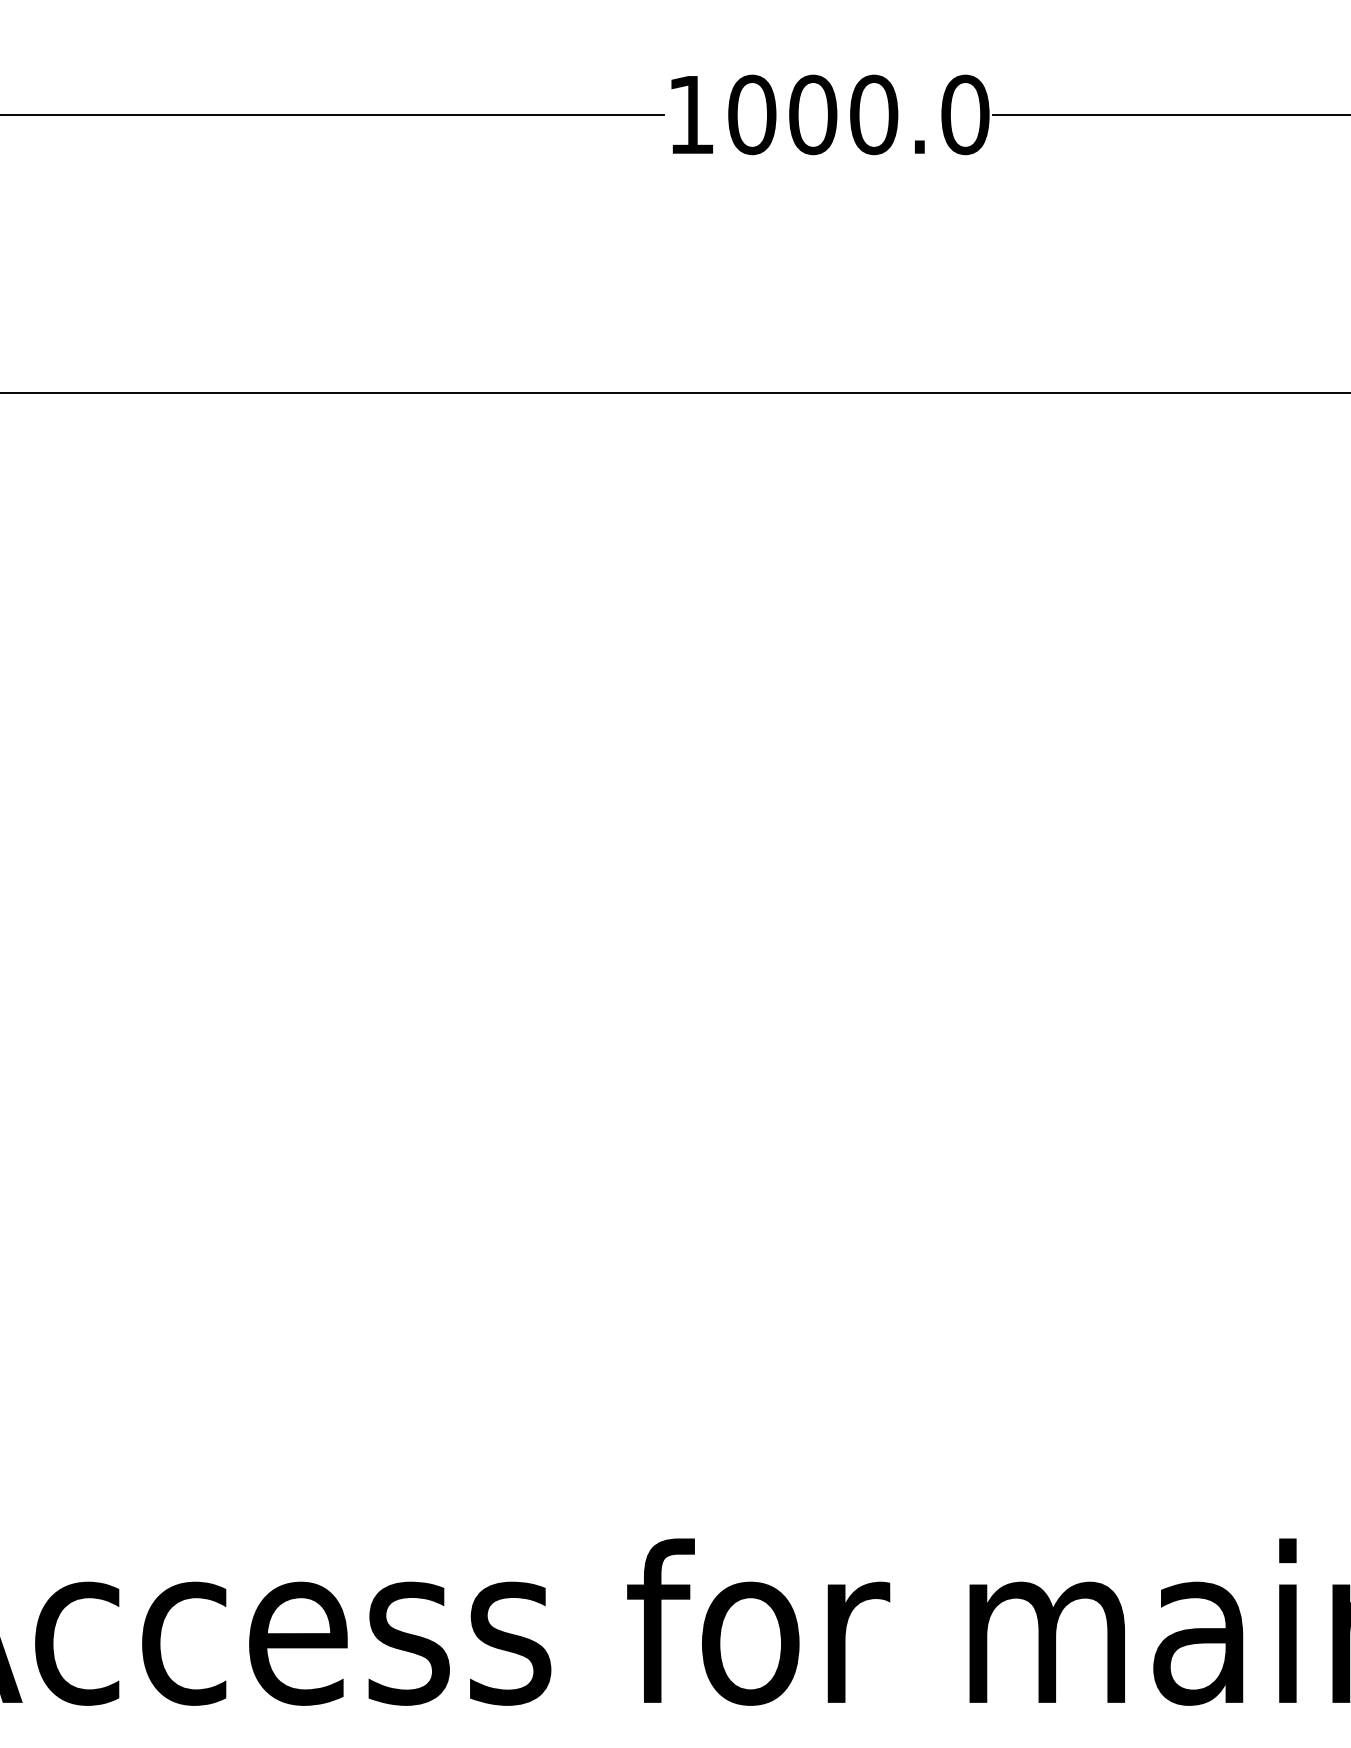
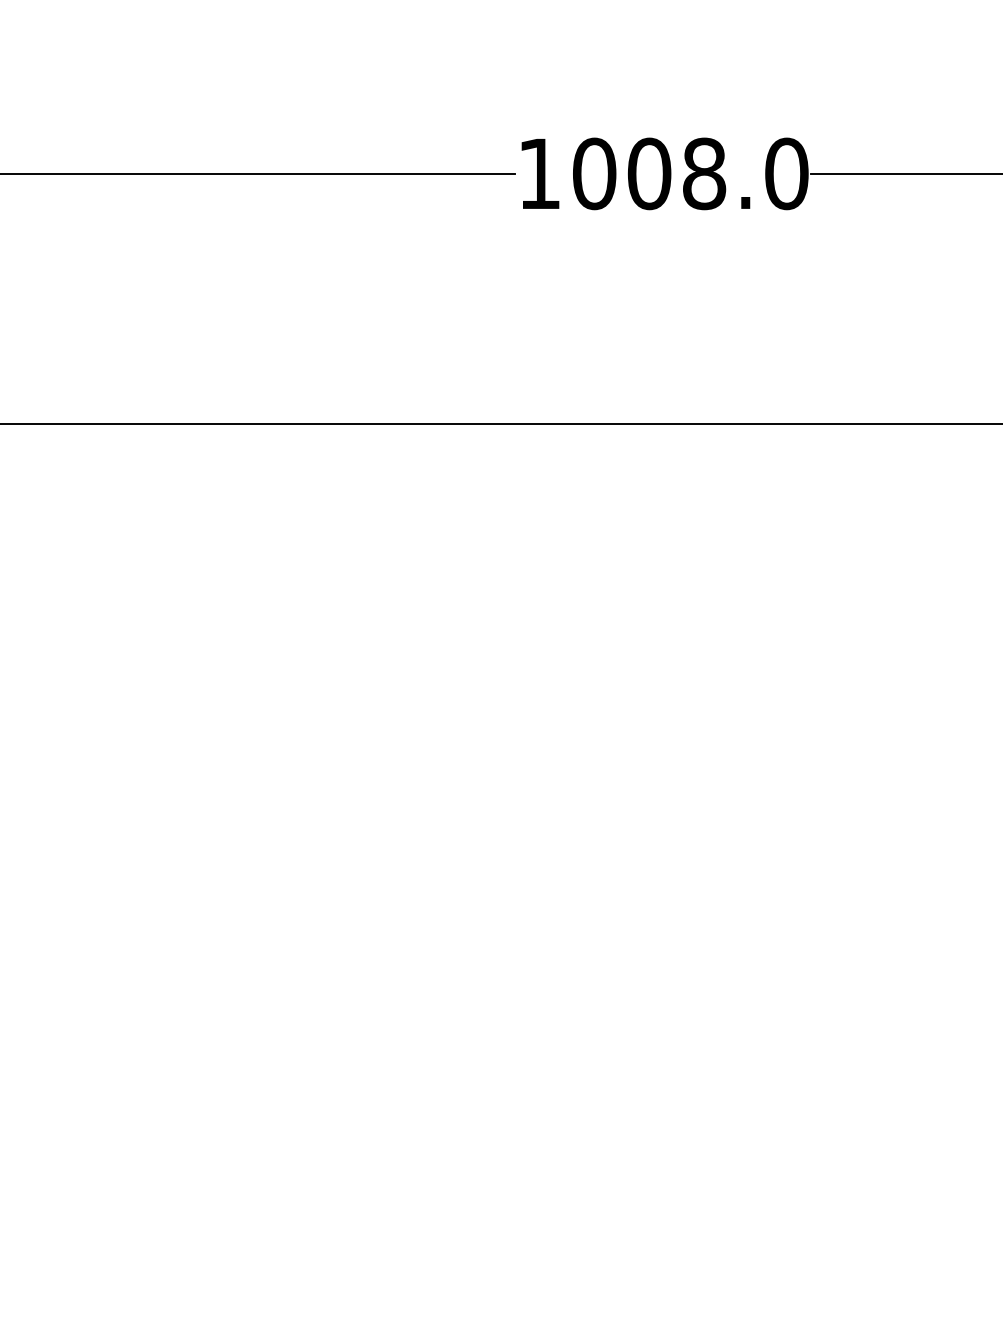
text: (874, 114) -> (704, 173), 1000.0 -> 1008.0

